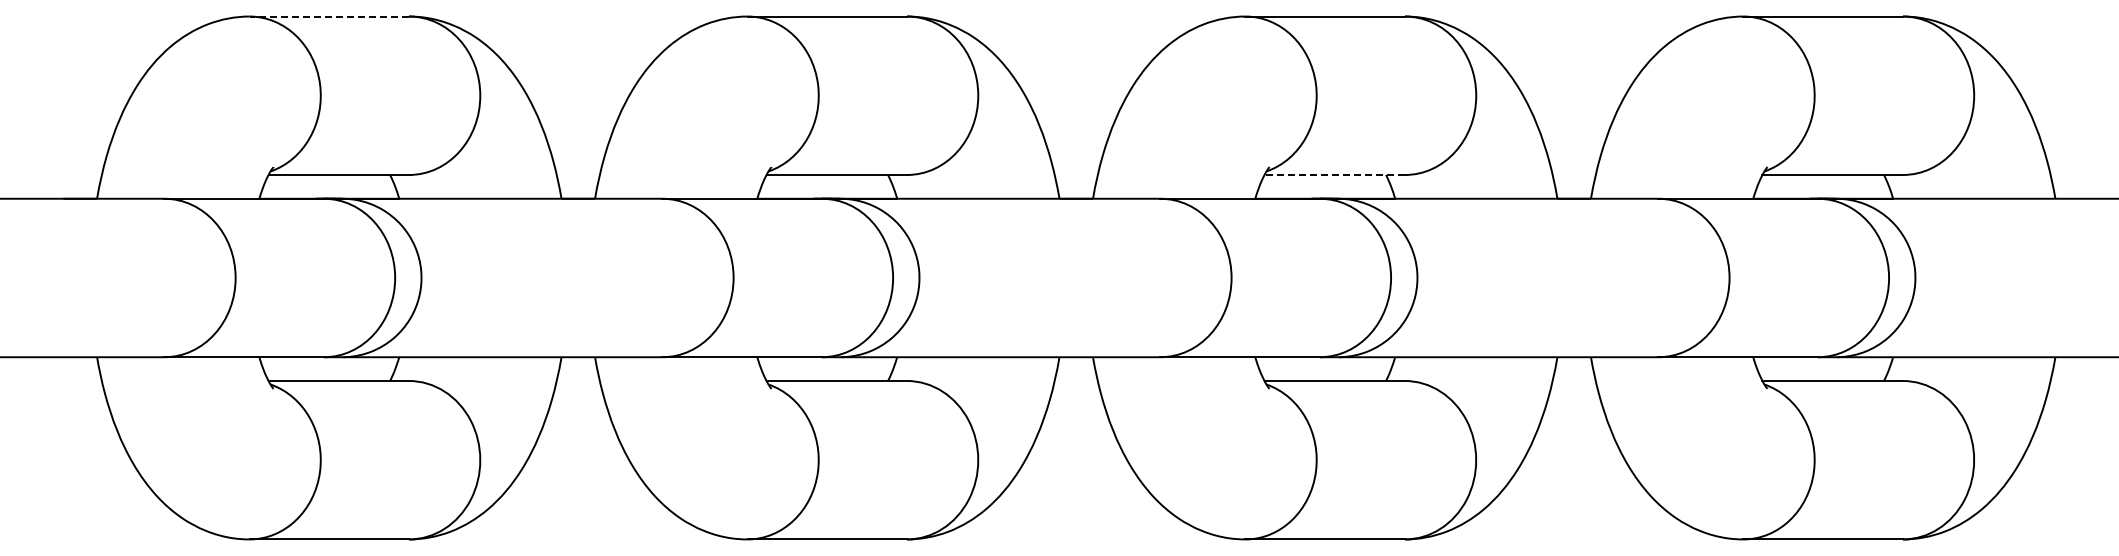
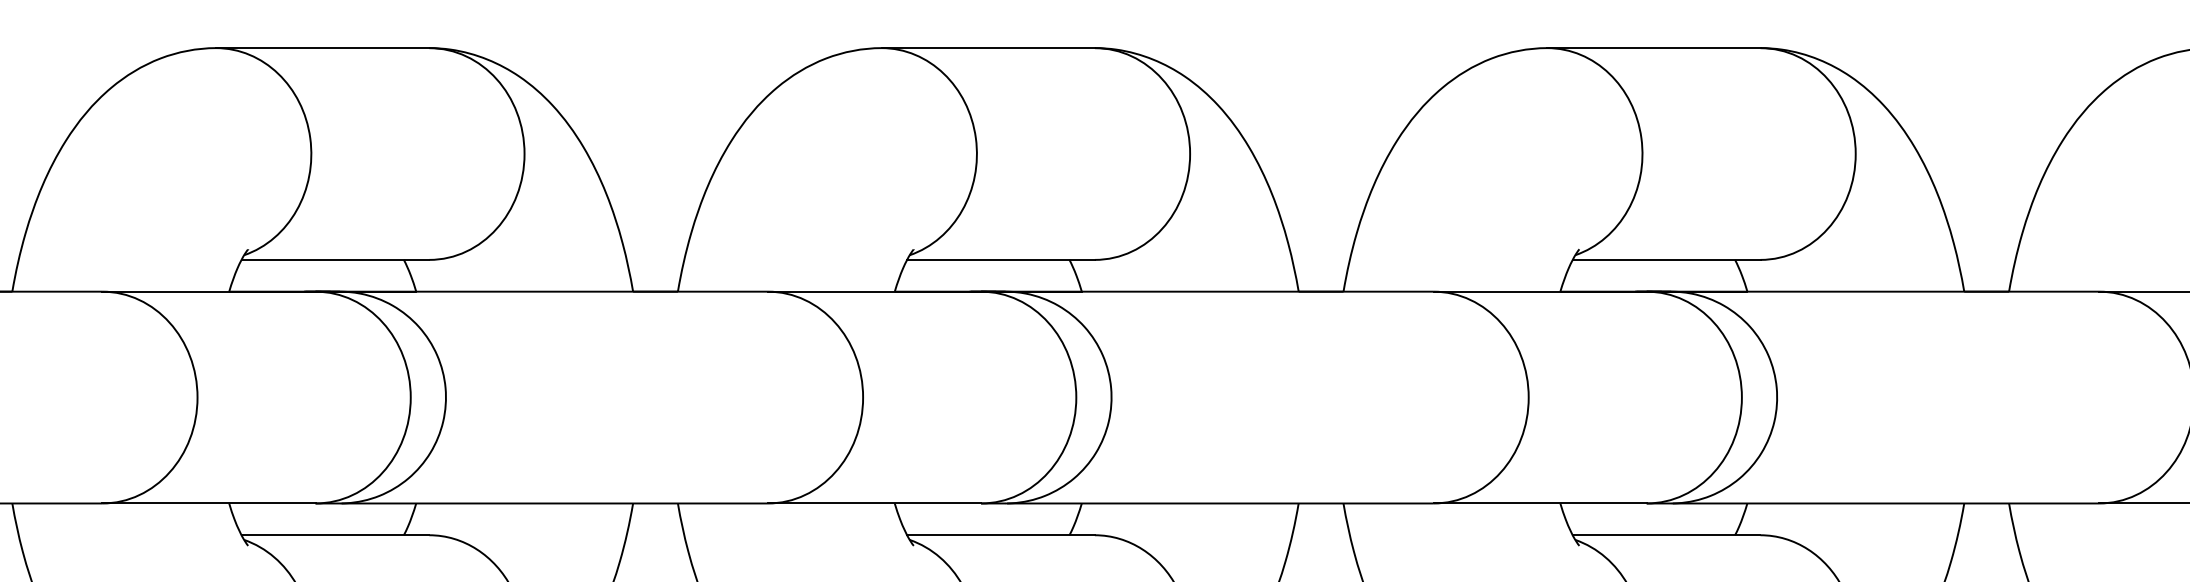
line: (329, 16) -> (322, 48), dashed -> solid
line: (1334, 175) -> (1666, 260), dashed -> solid

